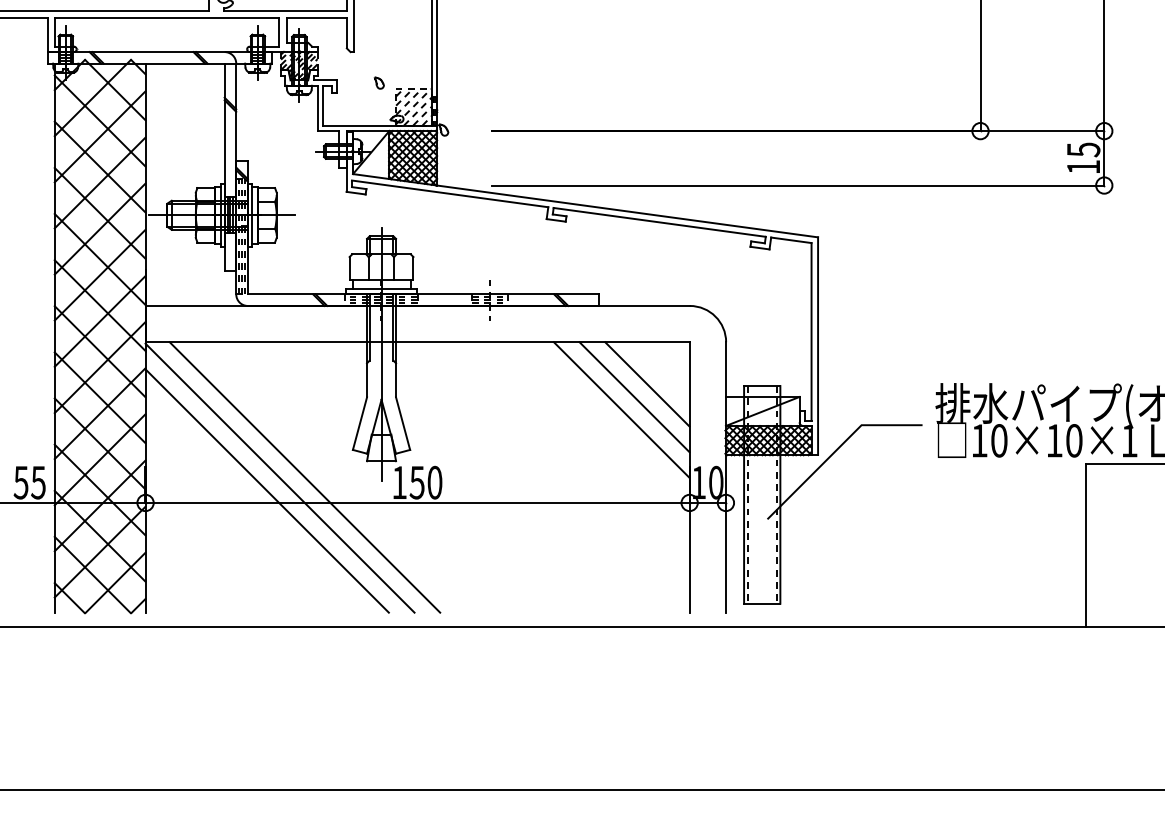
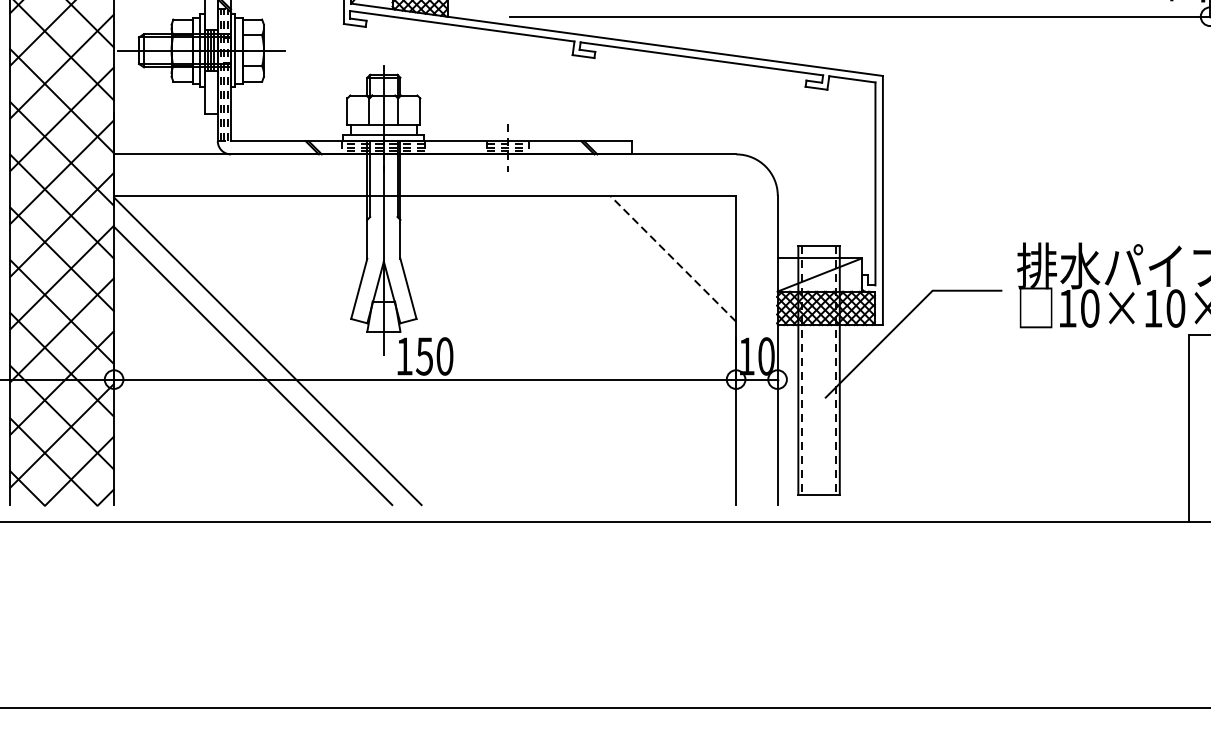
line: (647, 384) -> (687, 244), removed
line: (634, 397) -> (673, 259), solid -> dashed
line: (621, 409) -> (658, 272), removed
line: (304, 477) -> (295, 350), removed

